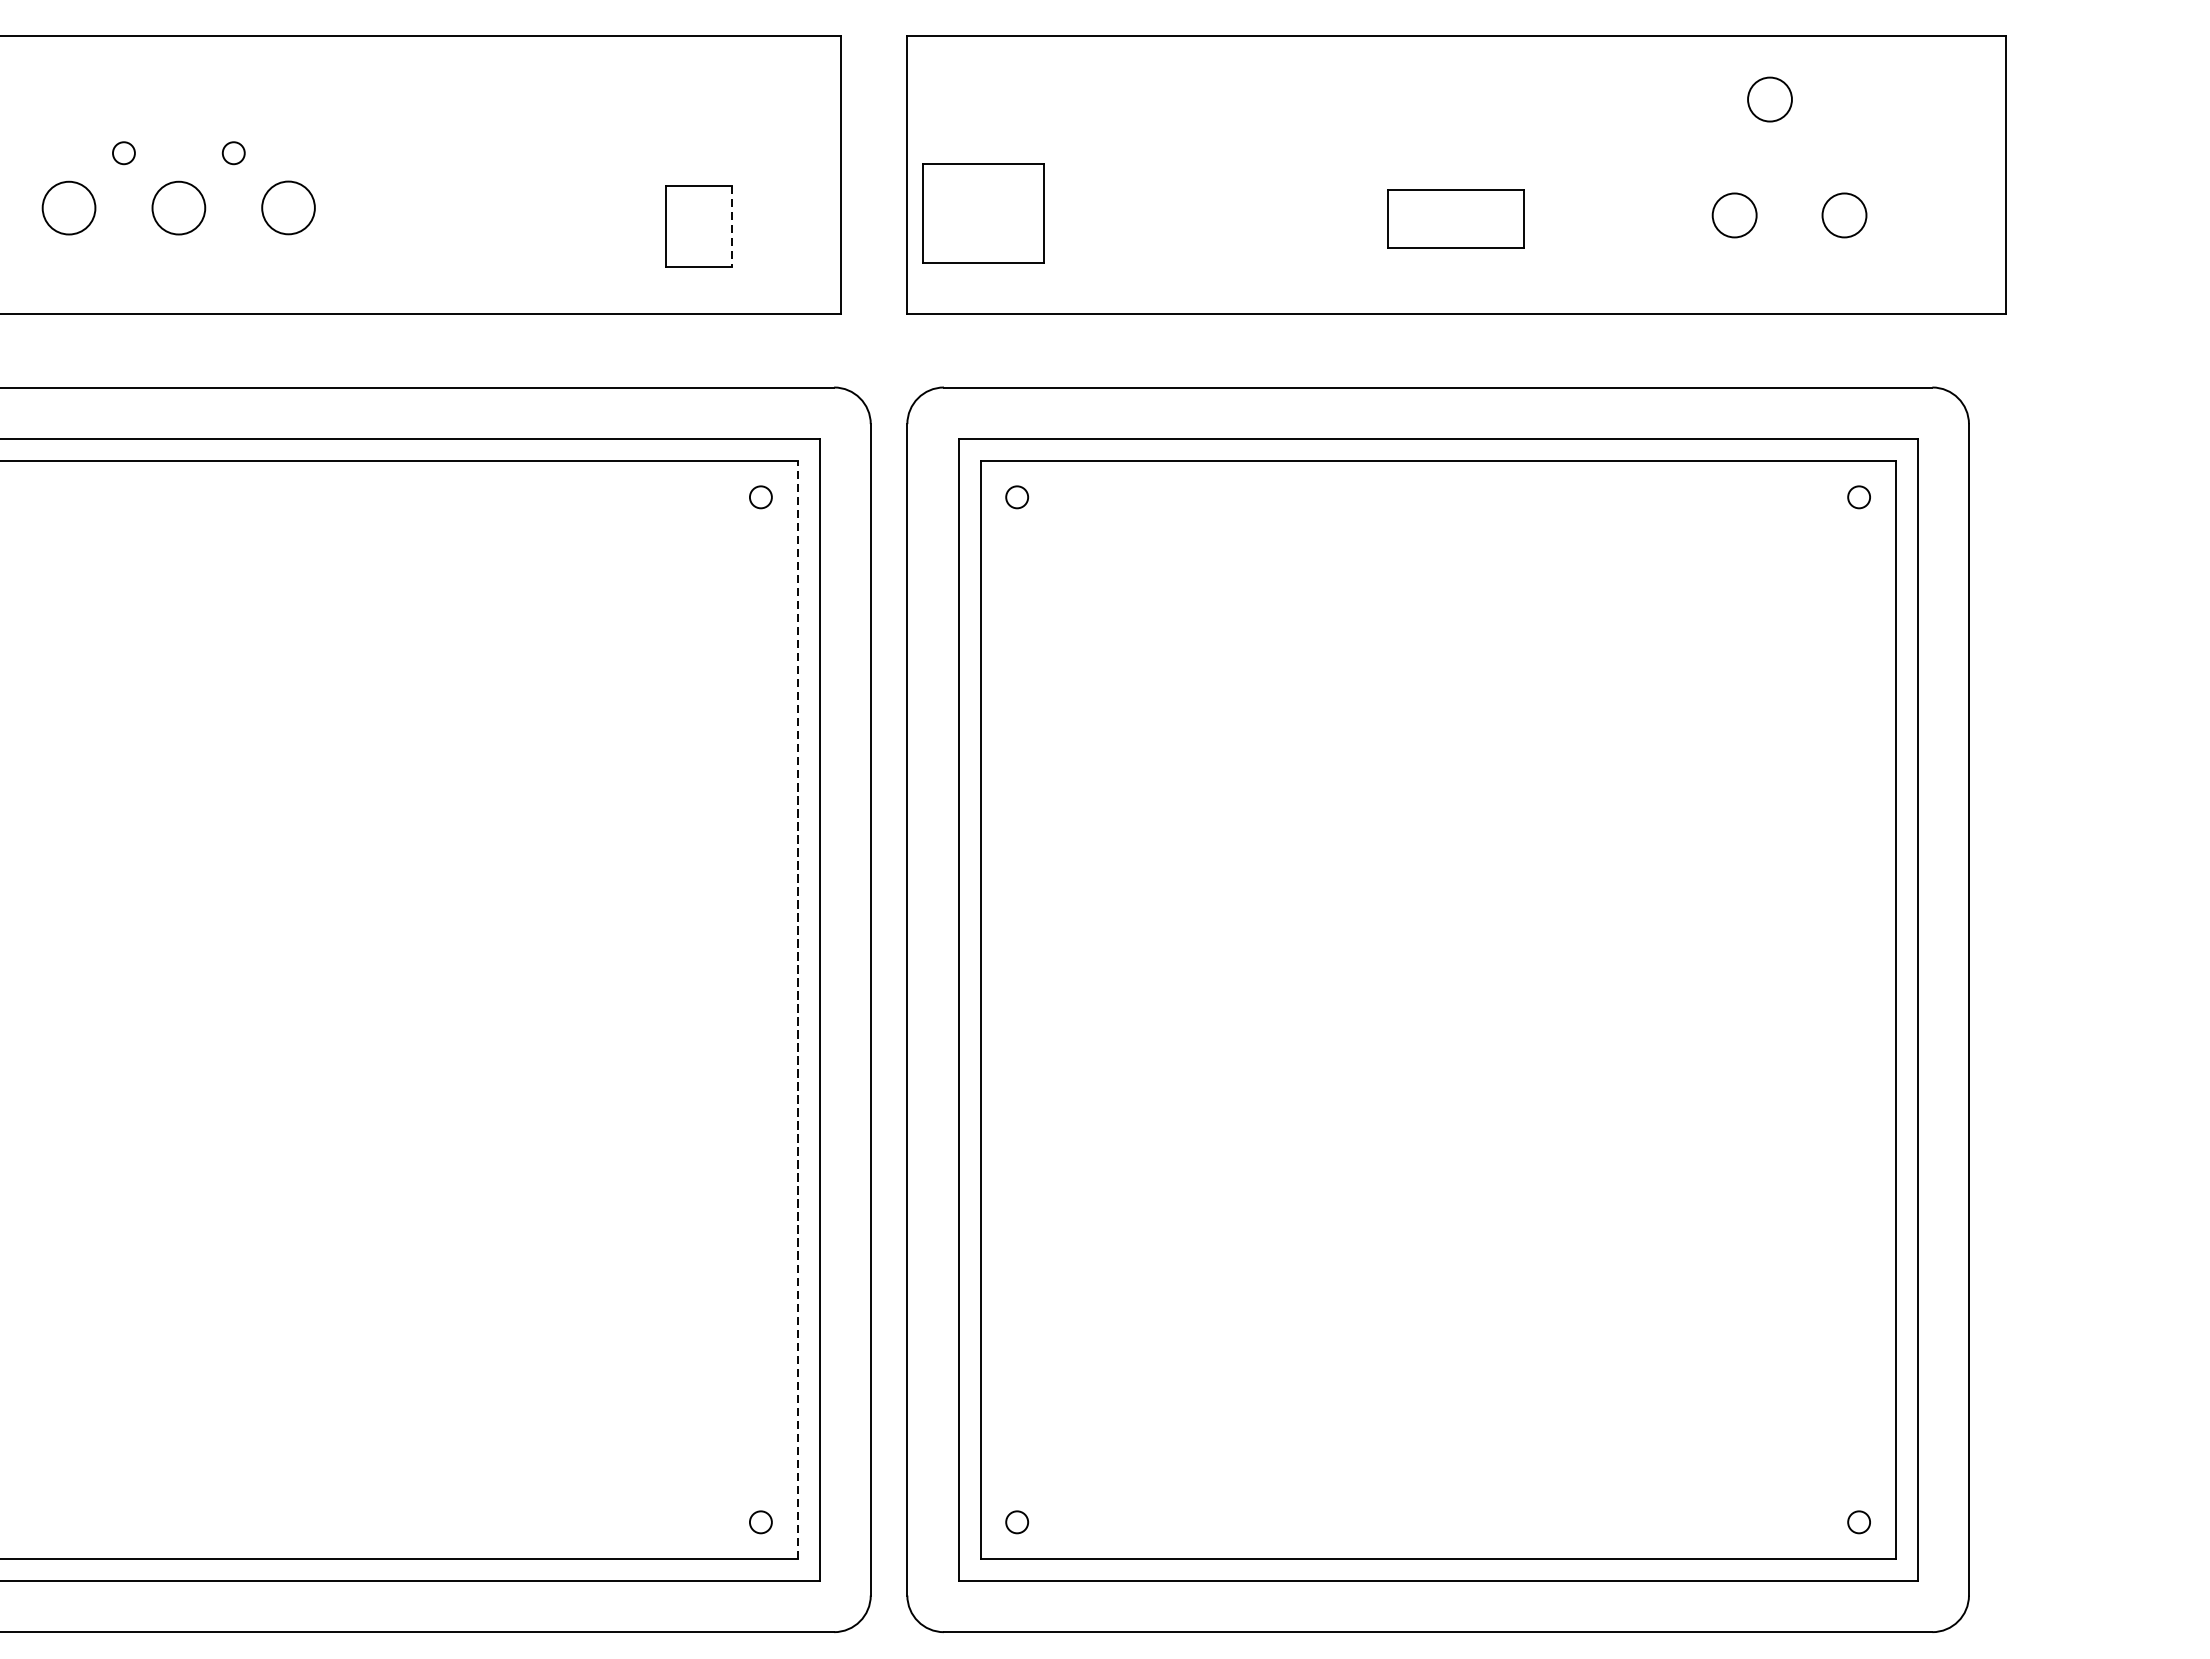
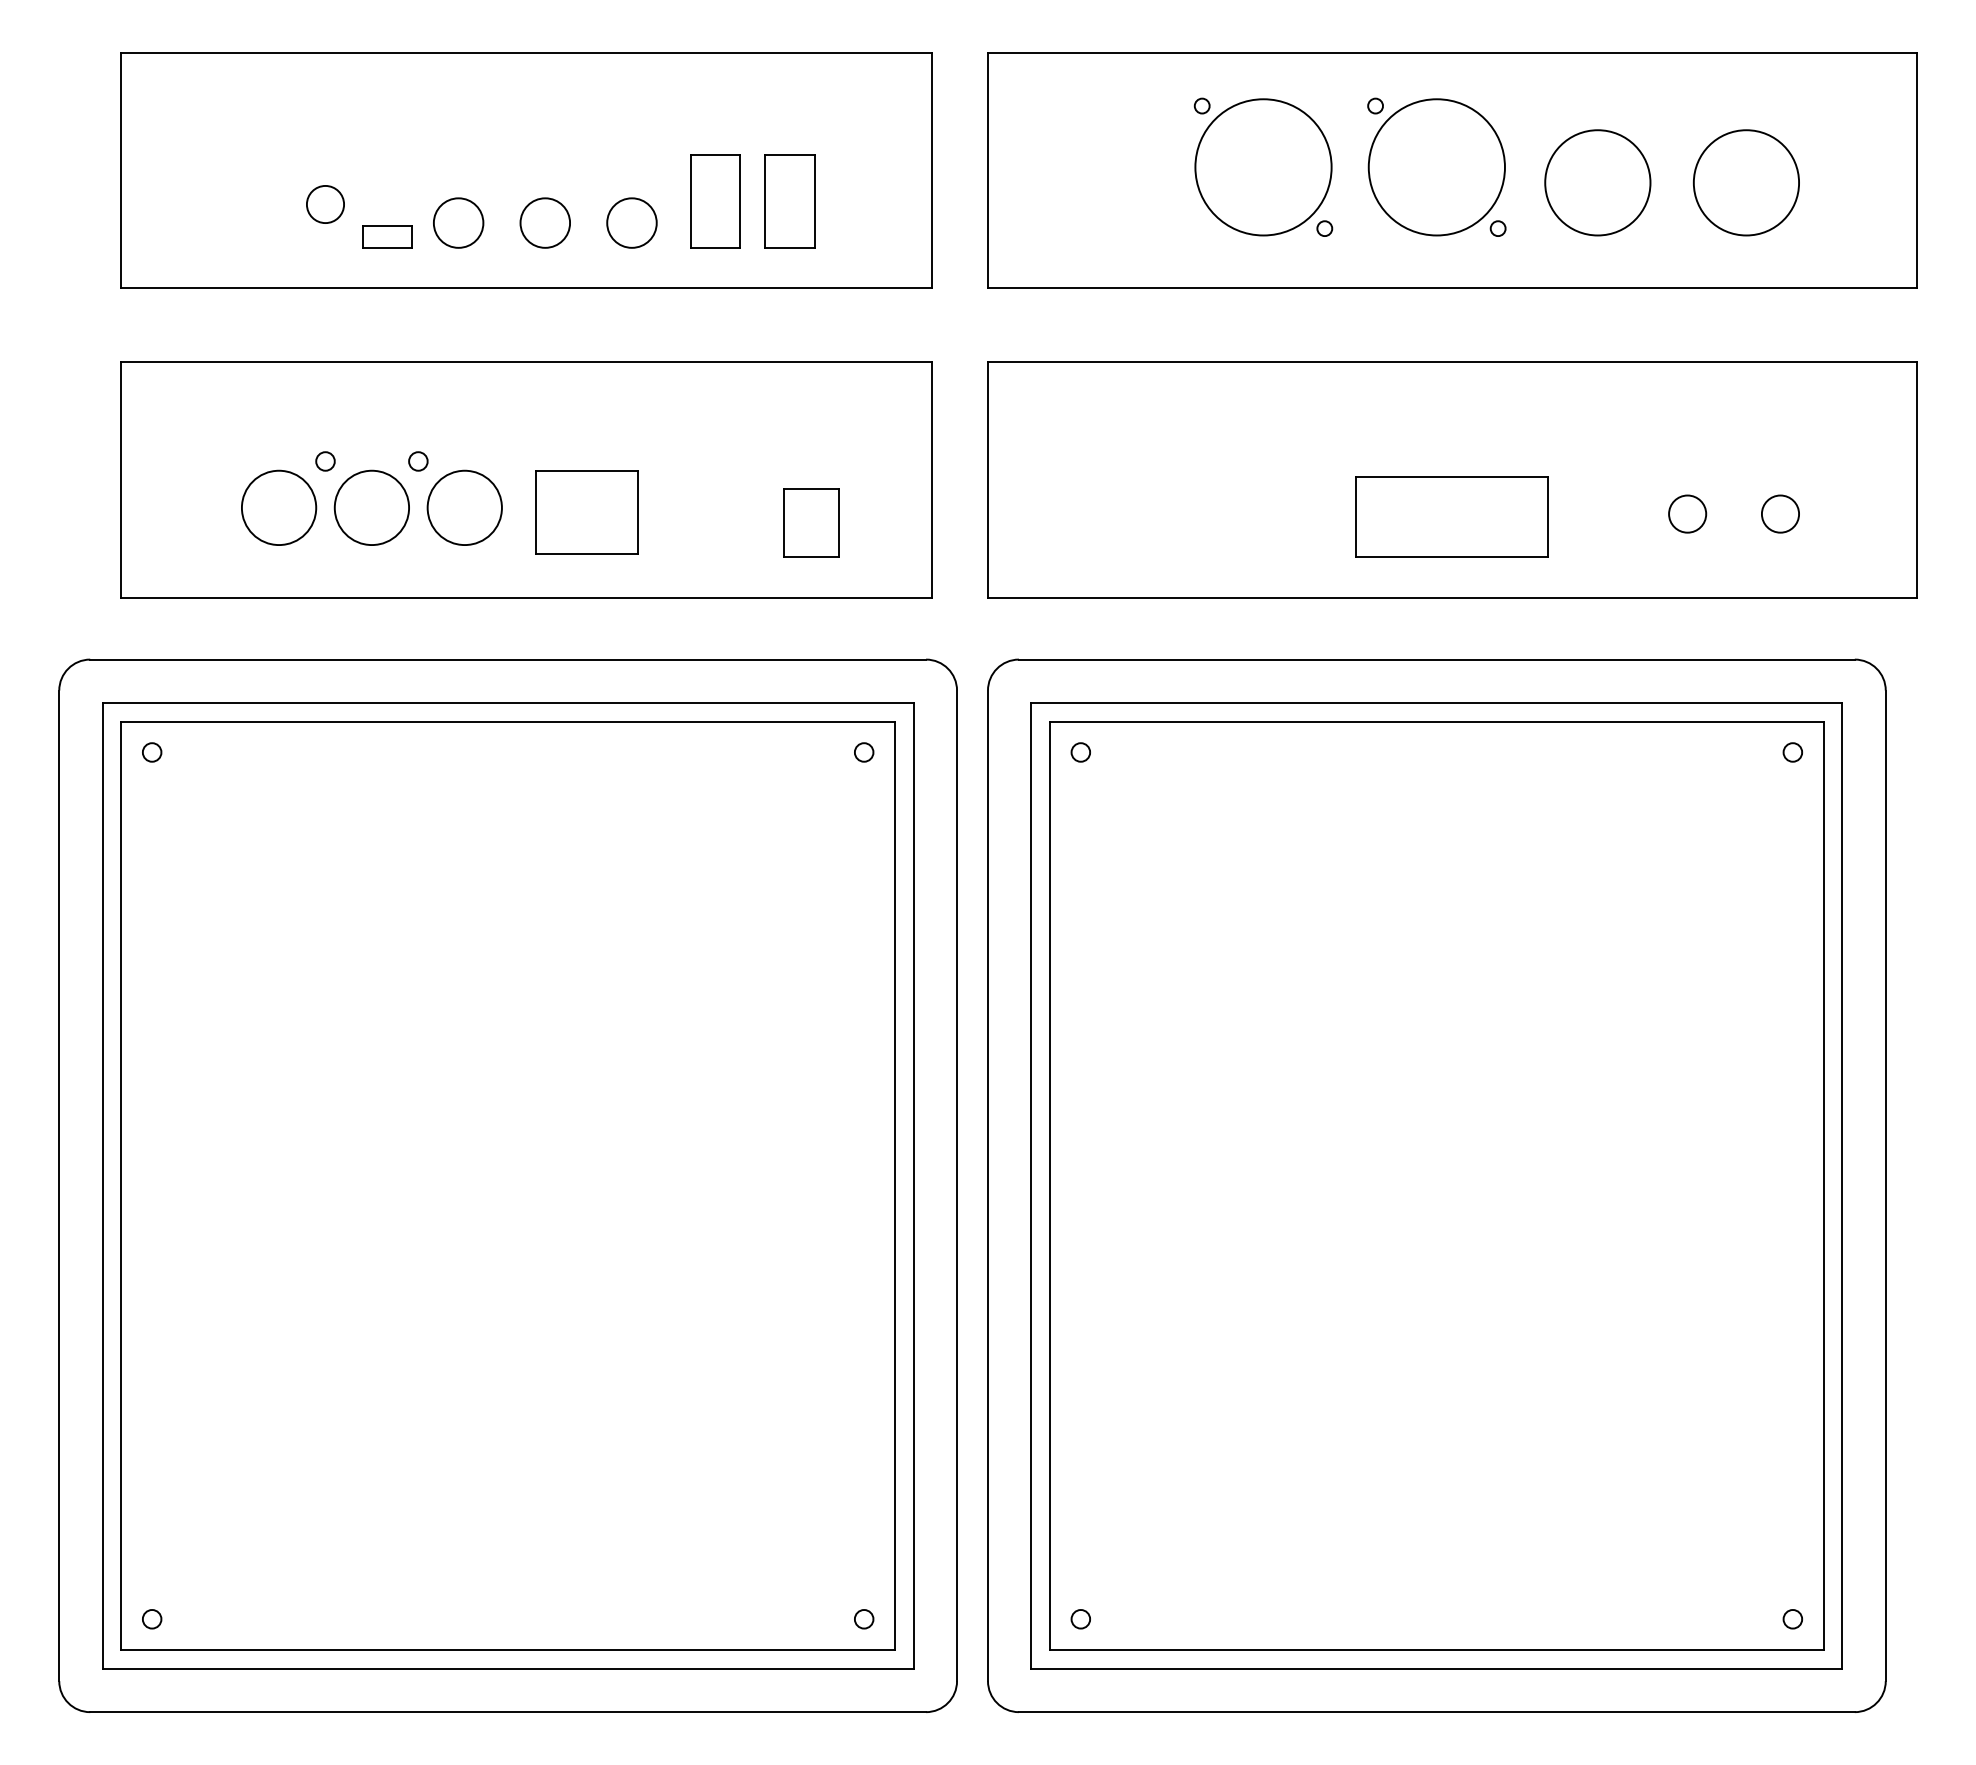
circle: (1770, 98) -> (1717, 415), removed
circle: (68, 207) -> (278, 507), size x1.67
circle: (178, 207) -> (371, 507), size x1.67
circle: (288, 207) -> (464, 507), size x1.67
part: (982, 213) -> (586, 512), moved
part: (1455, 218) -> (1451, 516), size x1.67
line: (731, 226) -> (839, 523), dashed -> solid
line: (797, 1009) -> (895, 1185), dashed -> solid

